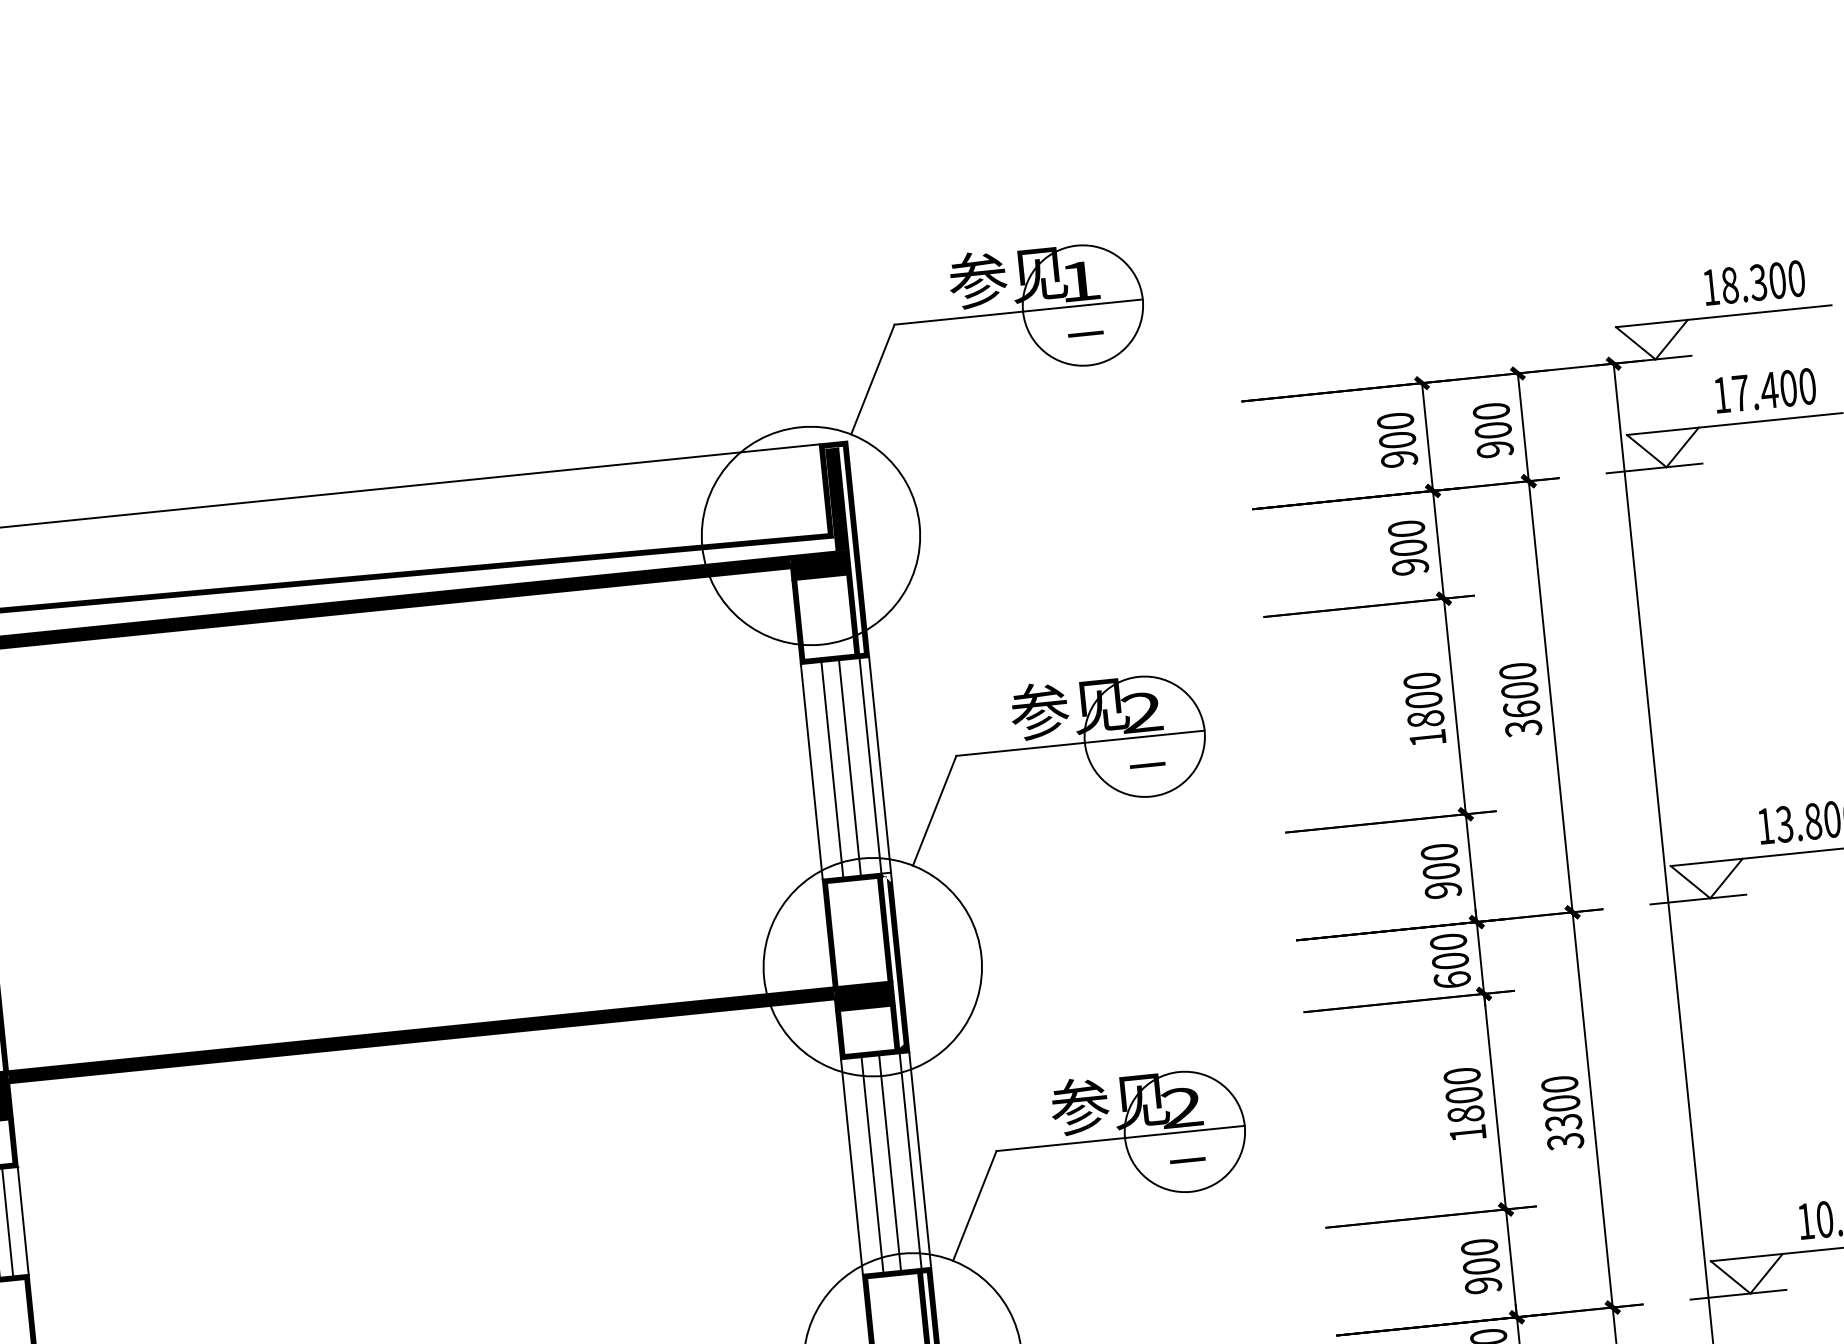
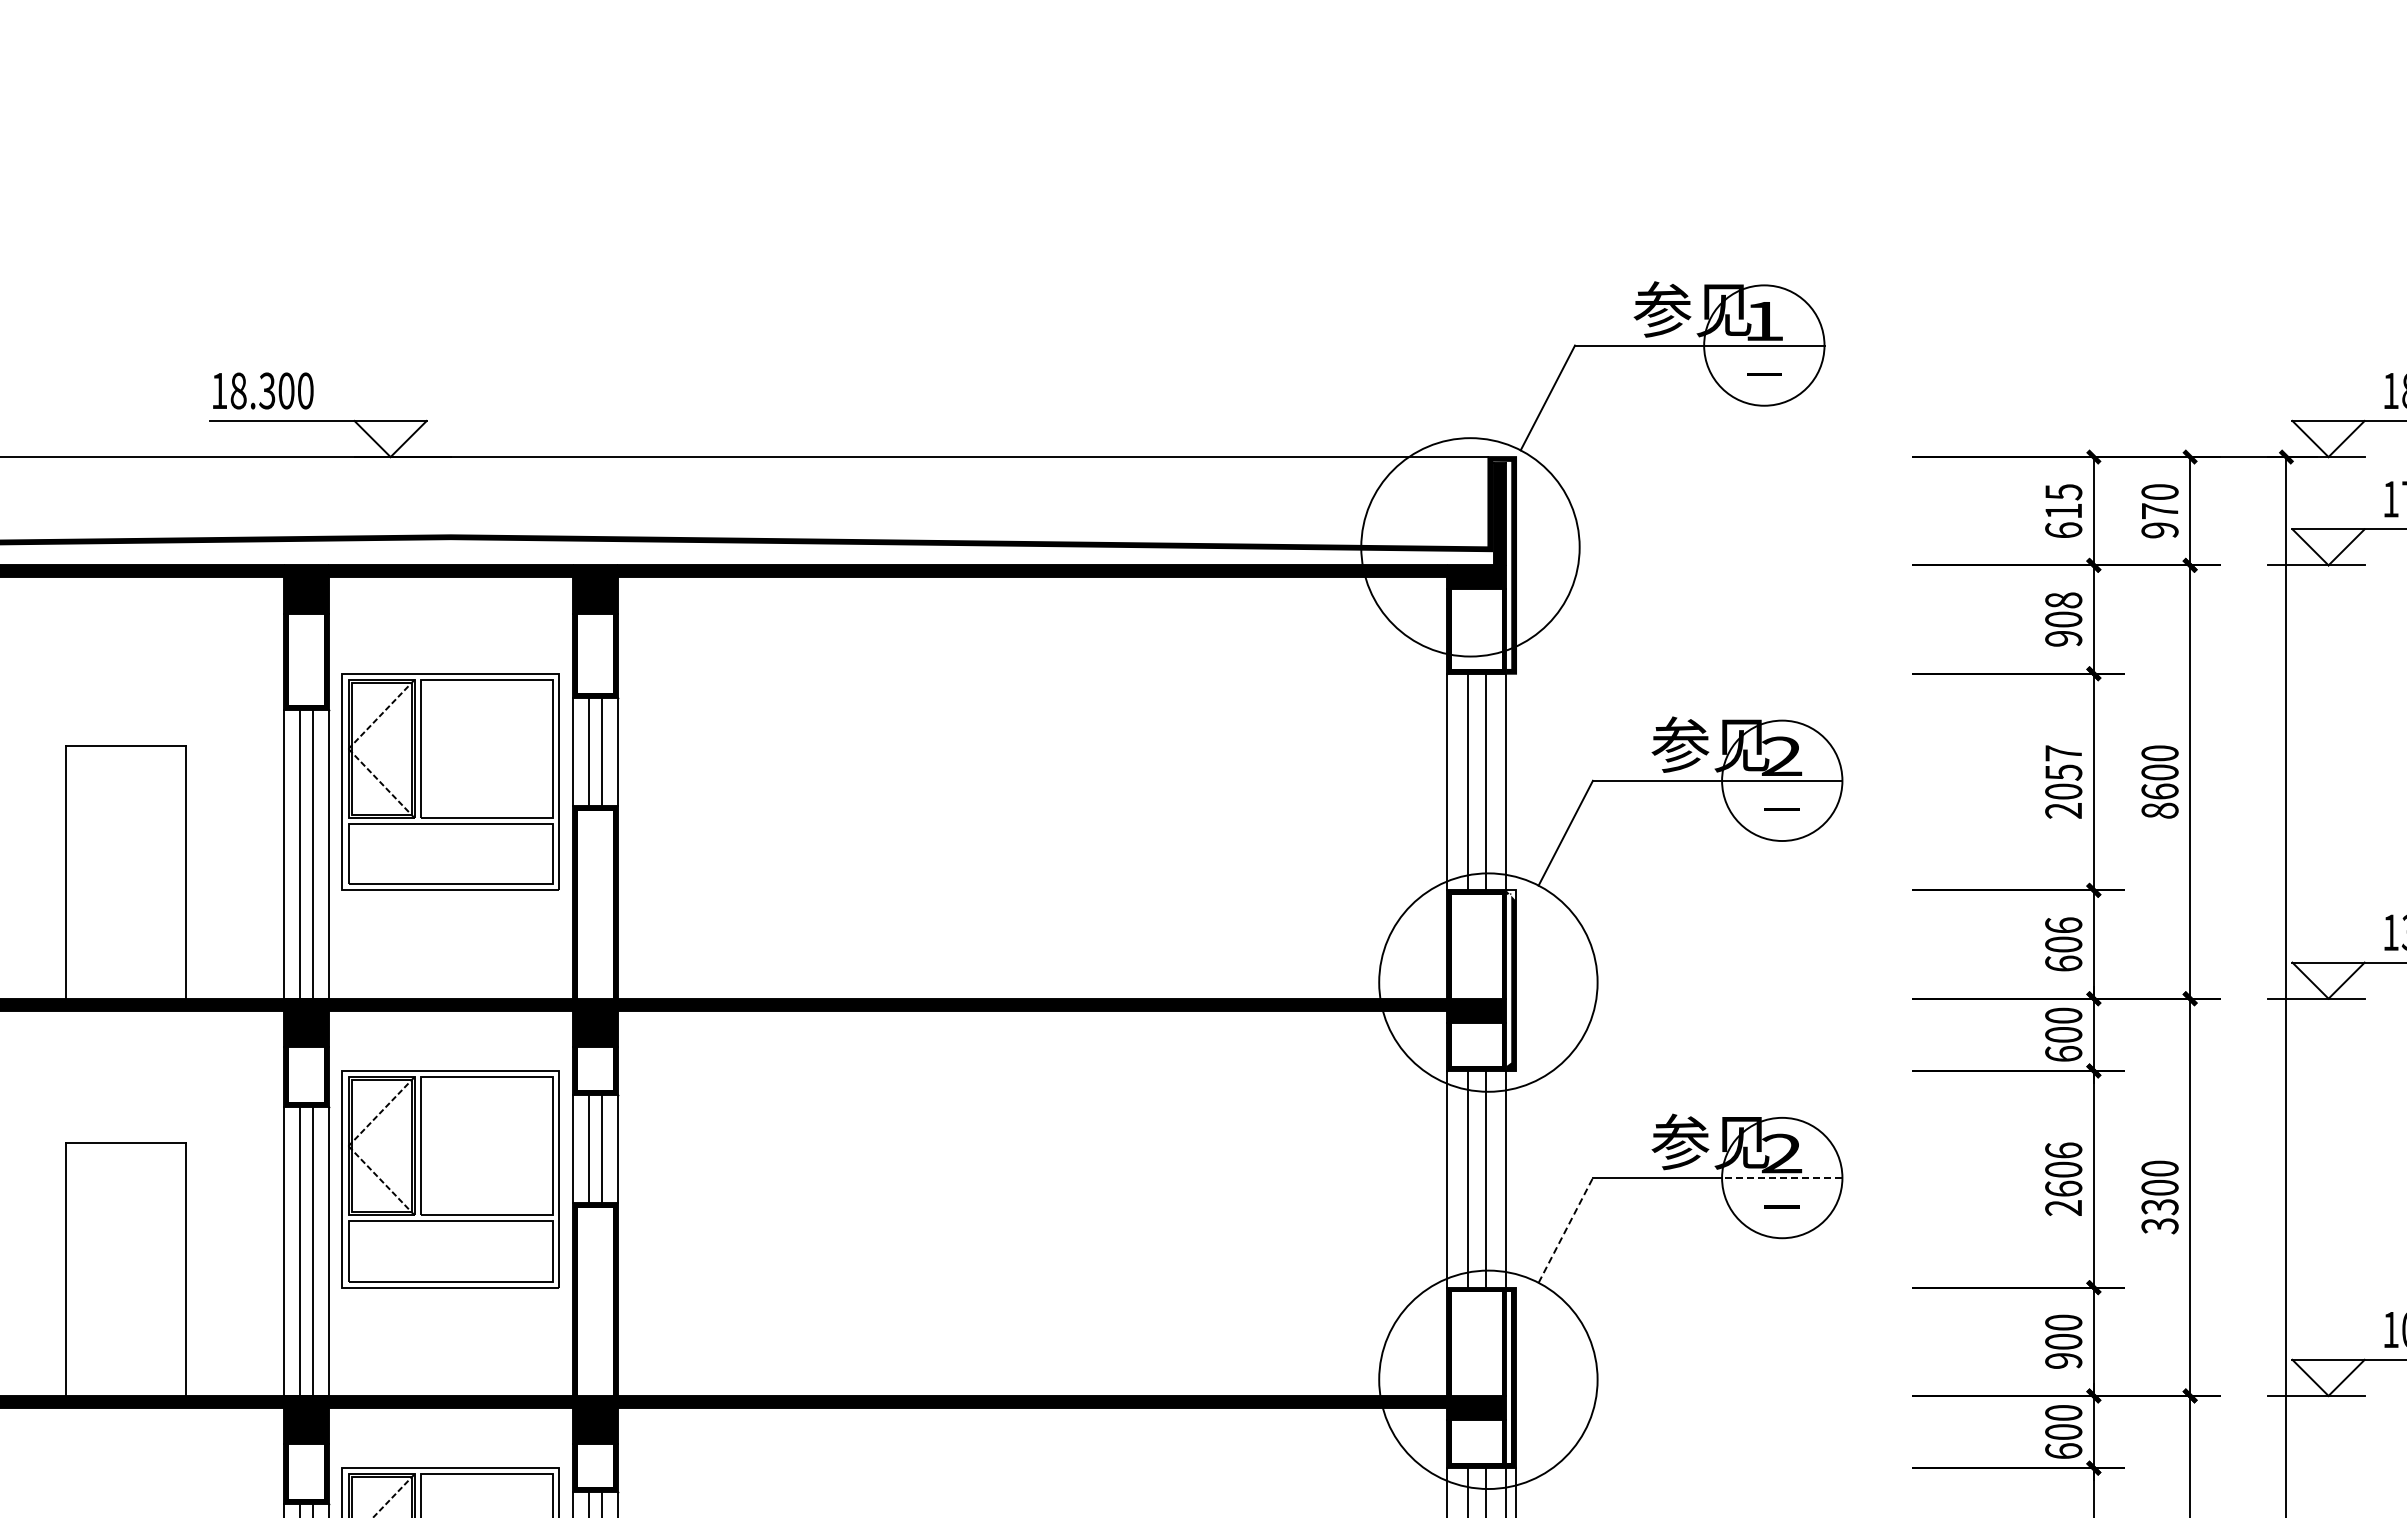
text: (1492, 430) -> (2159, 511), 900 -> 970
text: (1397, 440) -> (2063, 511), 900 -> 615
text: (1406, 528) -> (2063, 600), 900 -> 908
text: (1424, 709) -> (2063, 781), 1800 -> 2057
text: (1523, 728) -> (2159, 810), 3600 -> 8600
line: (880, 764) -> (1516, 781), removed
text: (1441, 871) -> (2063, 944), 900 -> 606
text: (1464, 1103) -> (2063, 1178), 1800 -> 2606
line: (1184, 1132) -> (1781, 1178), solid -> dashed
line: (920, 1159) -> (1516, 1178), removed
line: (975, 1205) -> (1566, 1230), solid -> dashed

